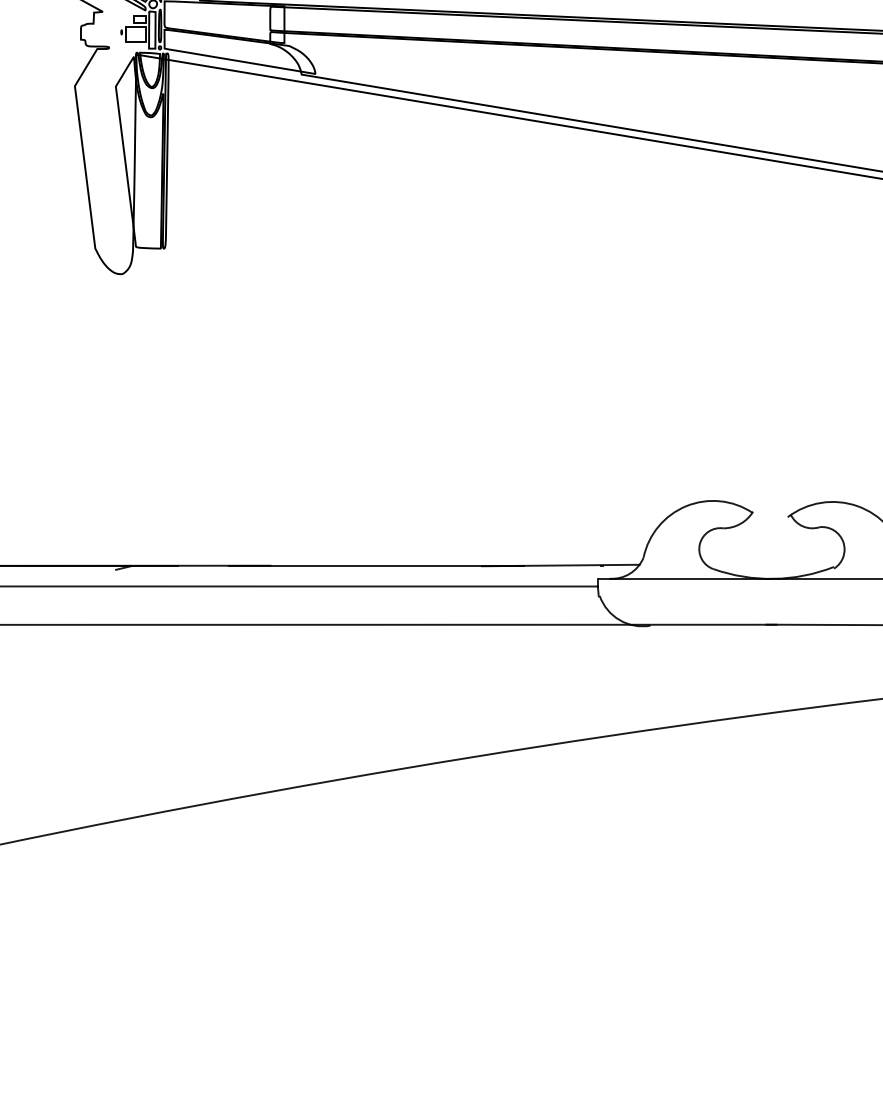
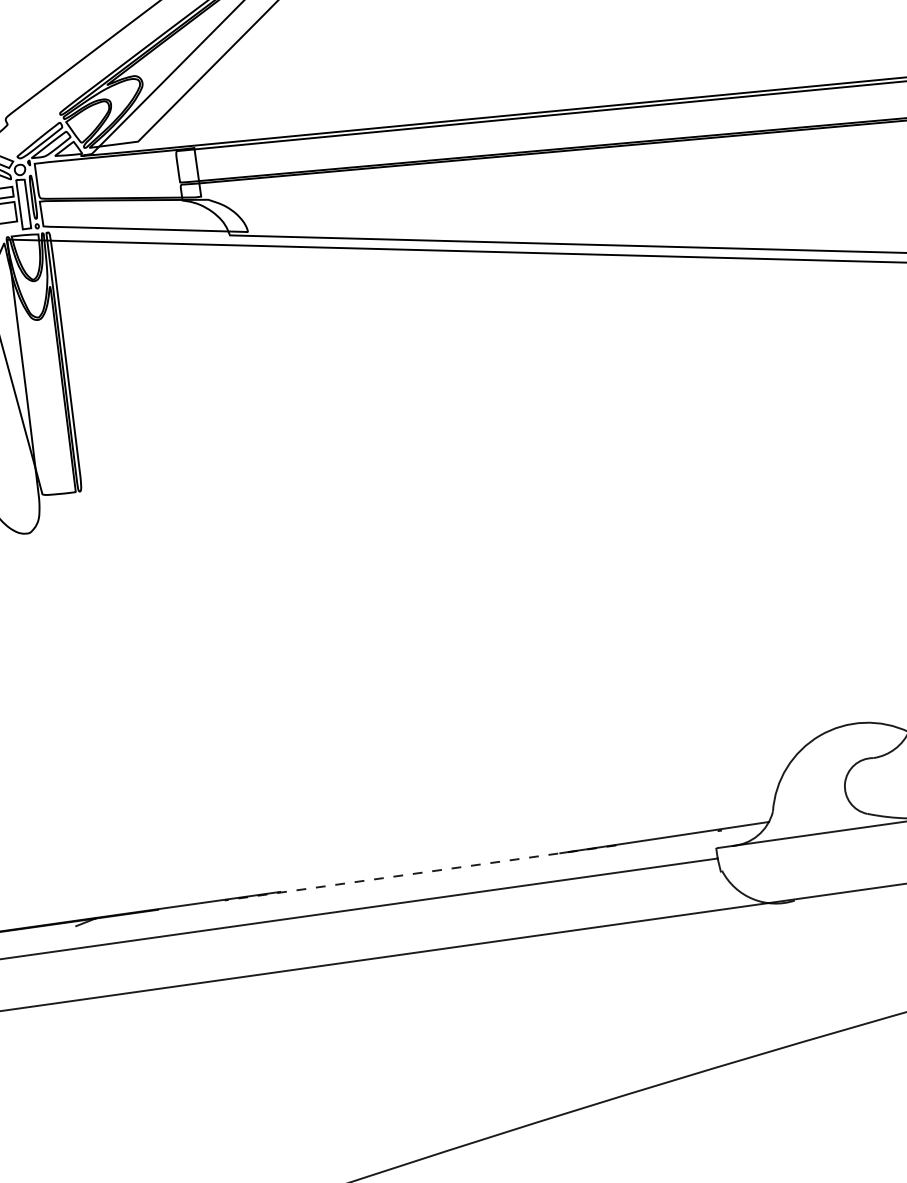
line: (376, 566) -> (420, 873), solid -> dashed

